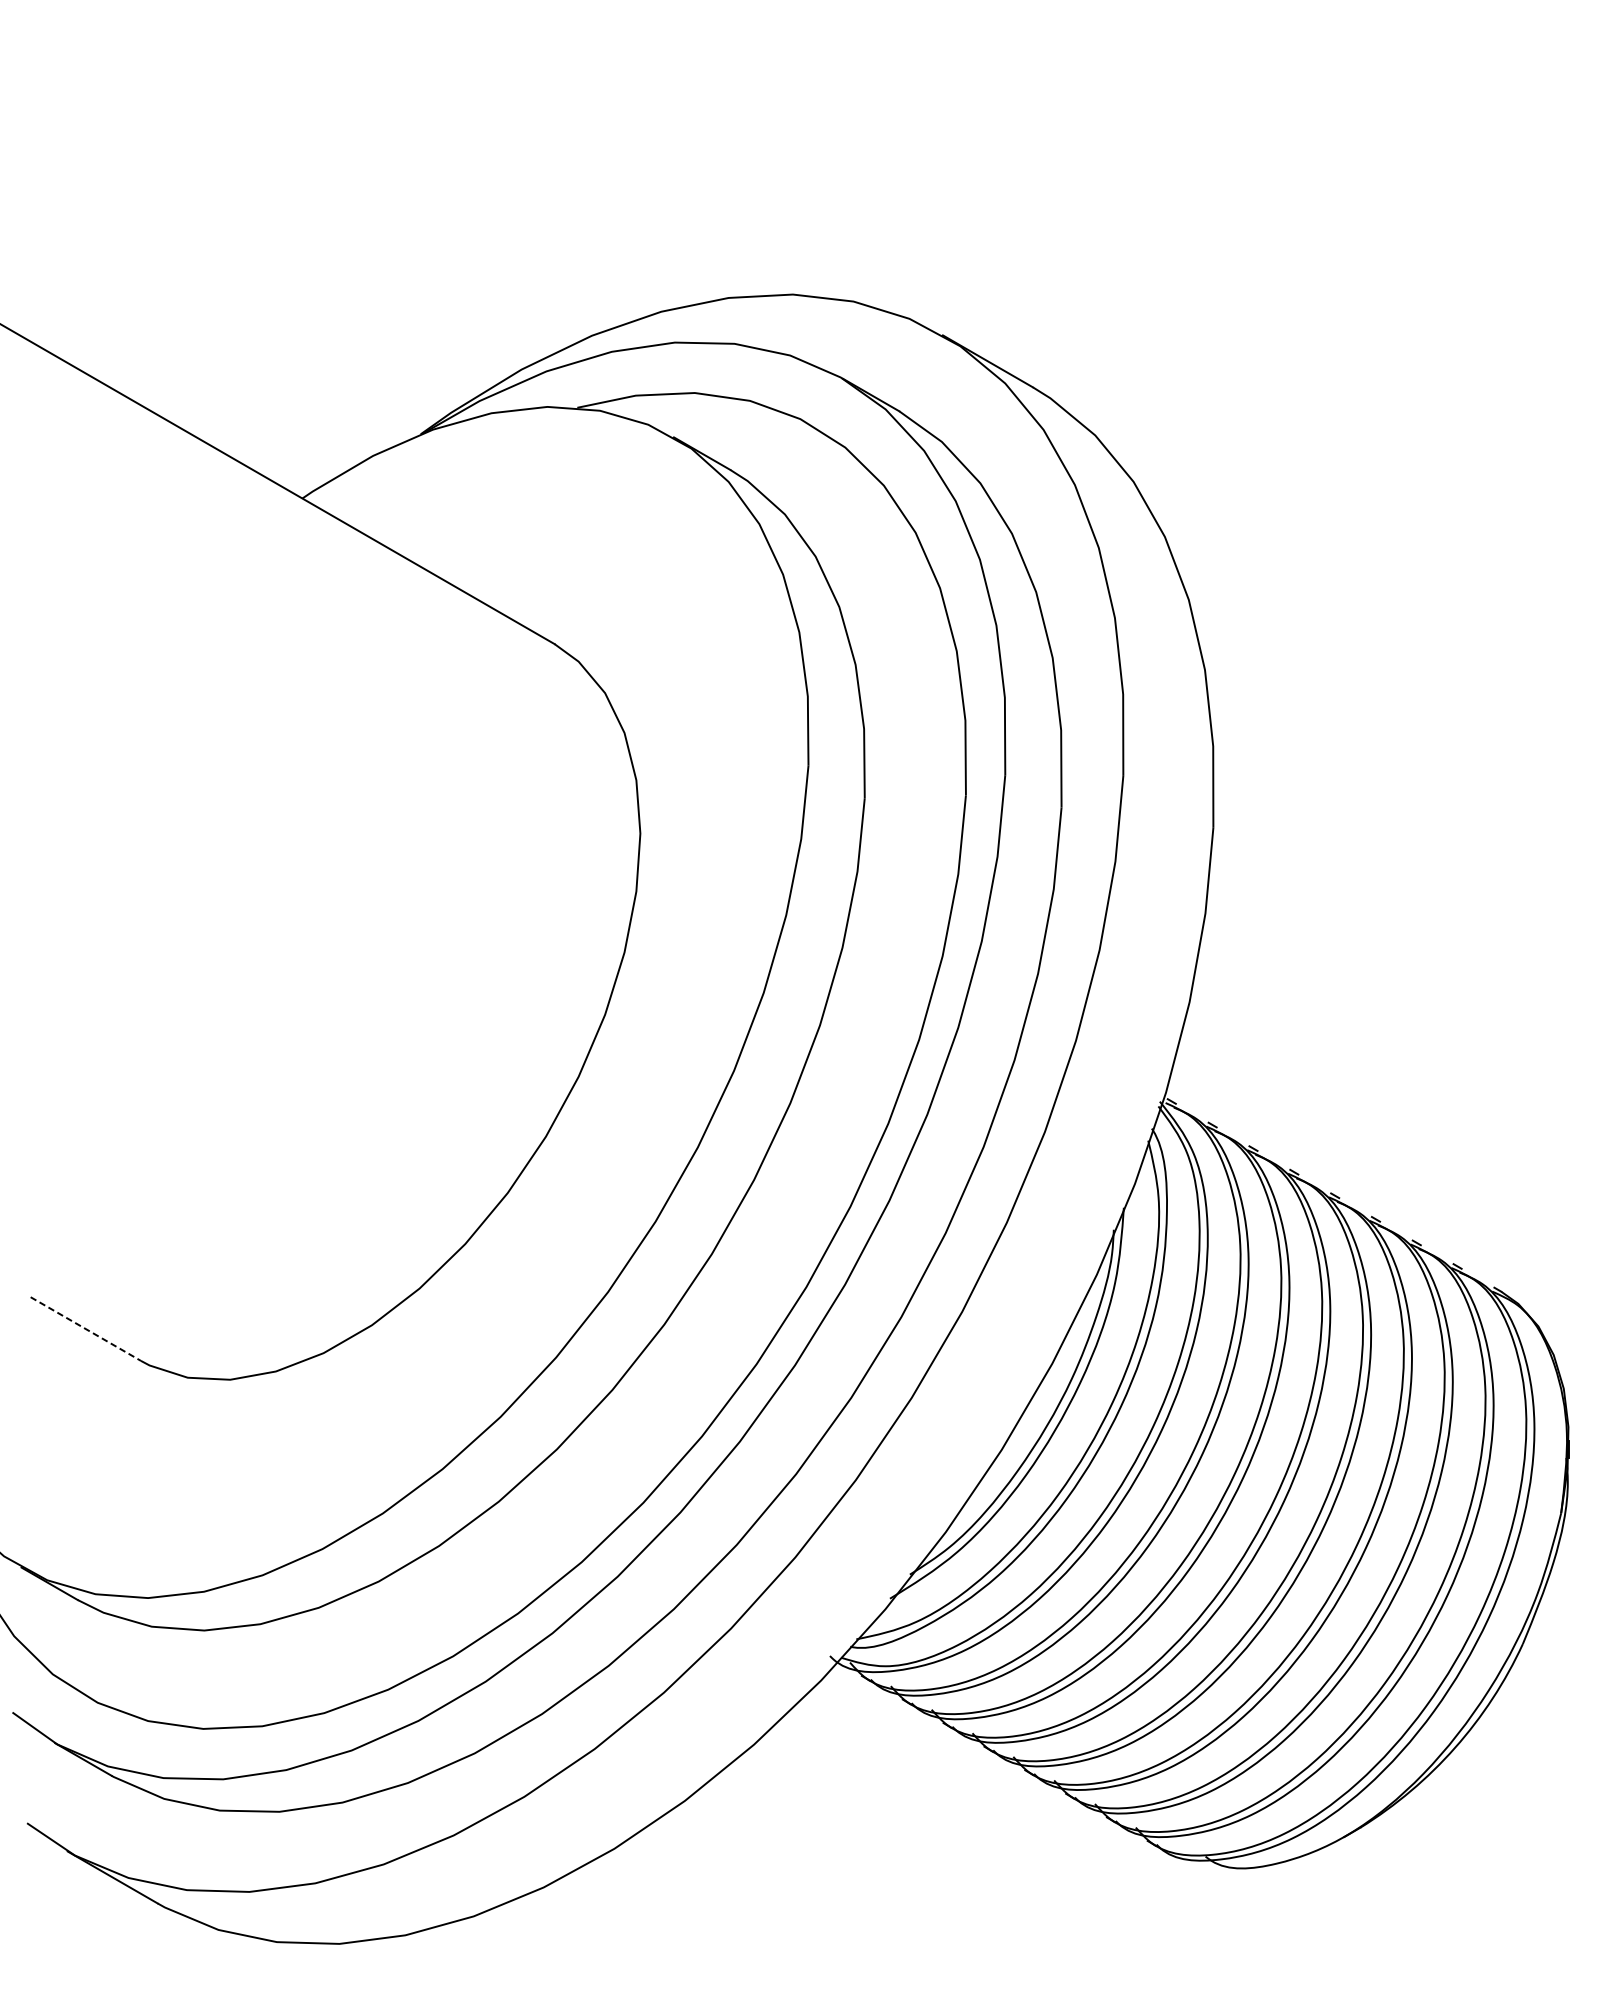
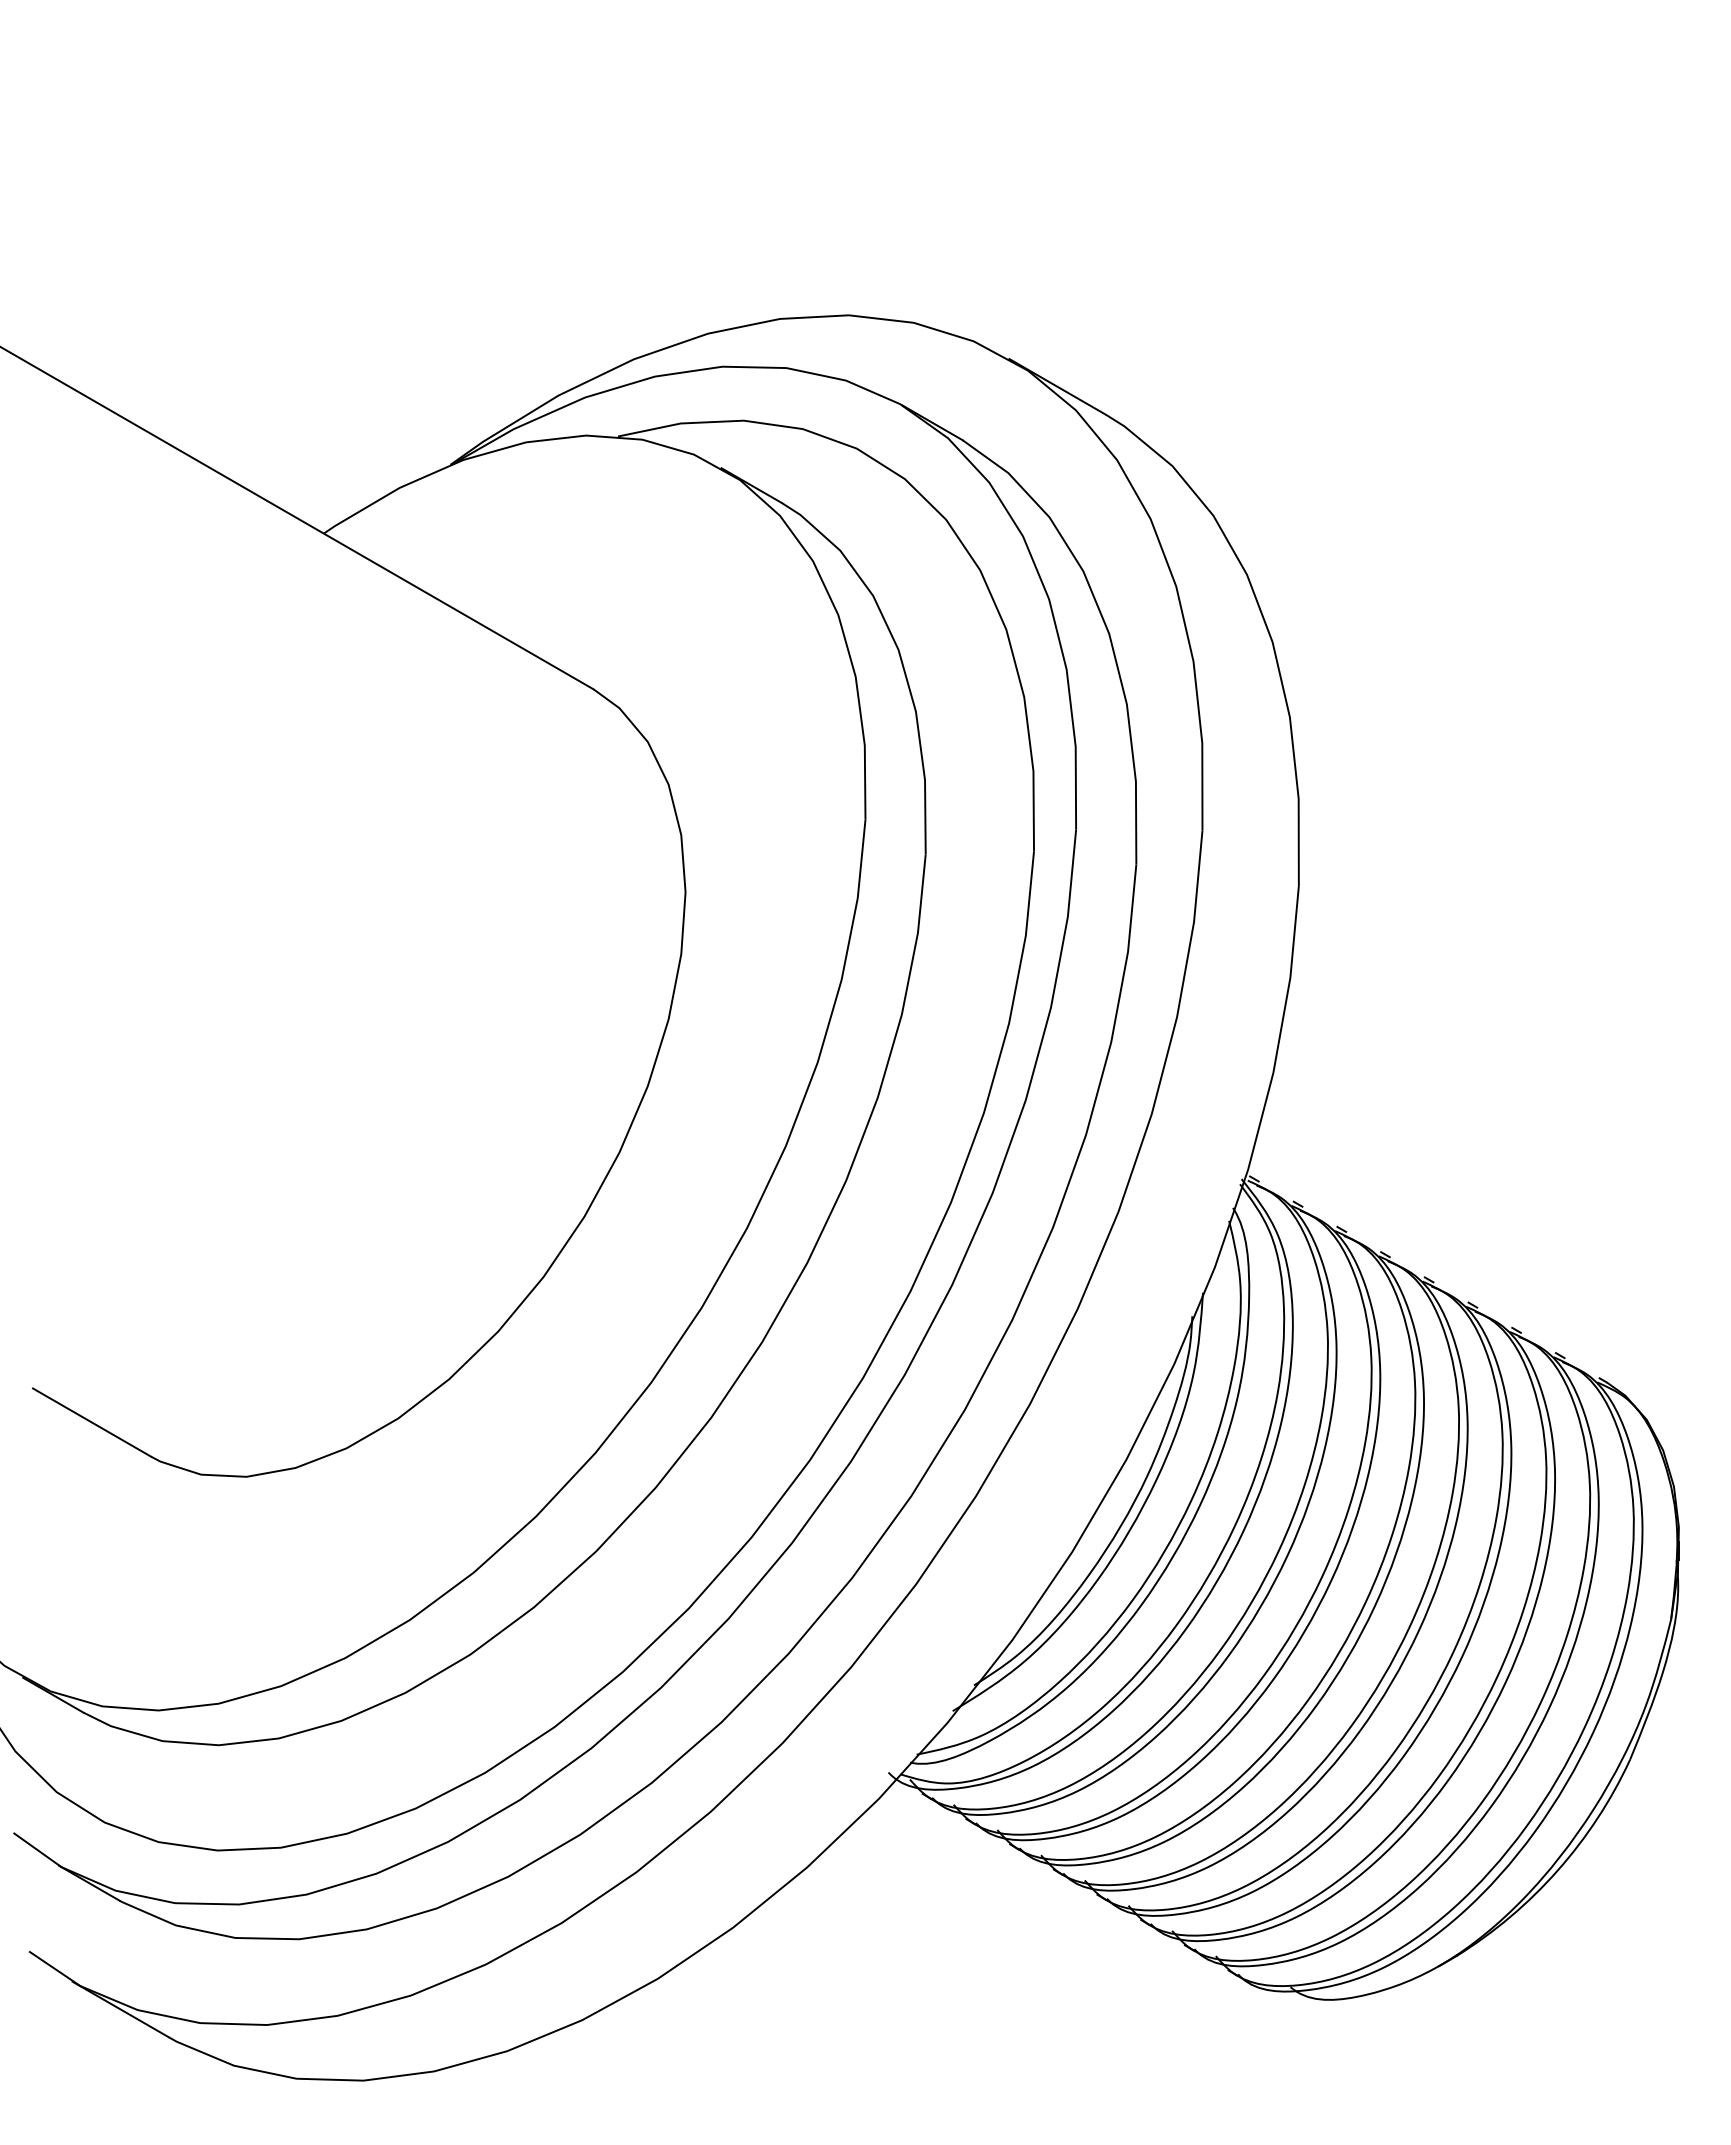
line: (86, 1329) -> (92, 1422), dashed -> solid

